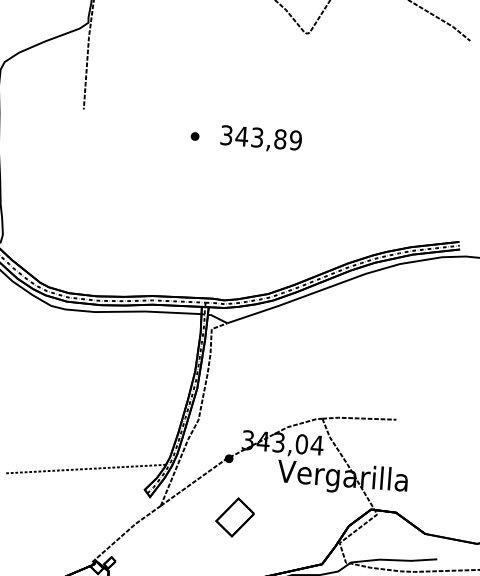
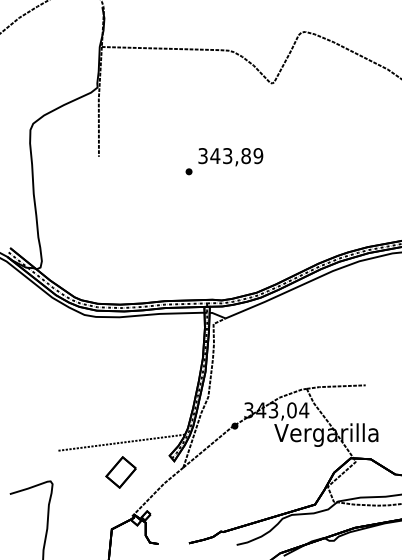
text: (260, 139) -> (230, 157), moved
part: (234, 517) -> (120, 472), moved

